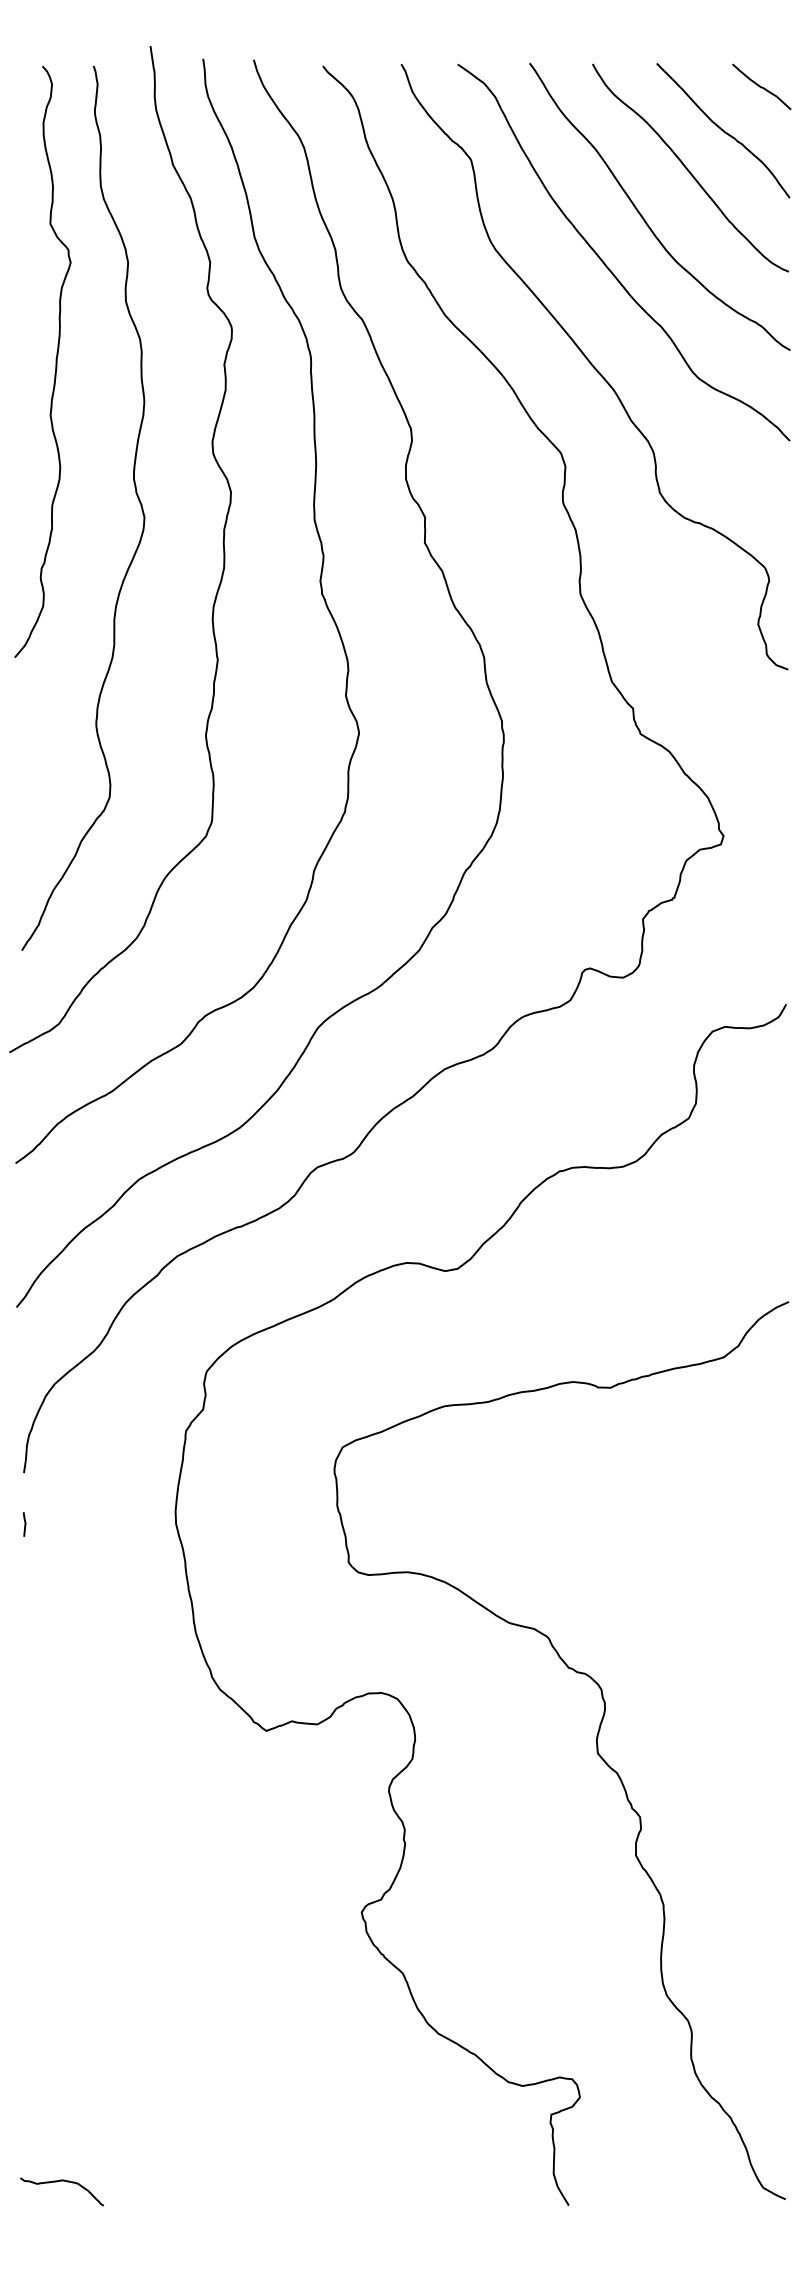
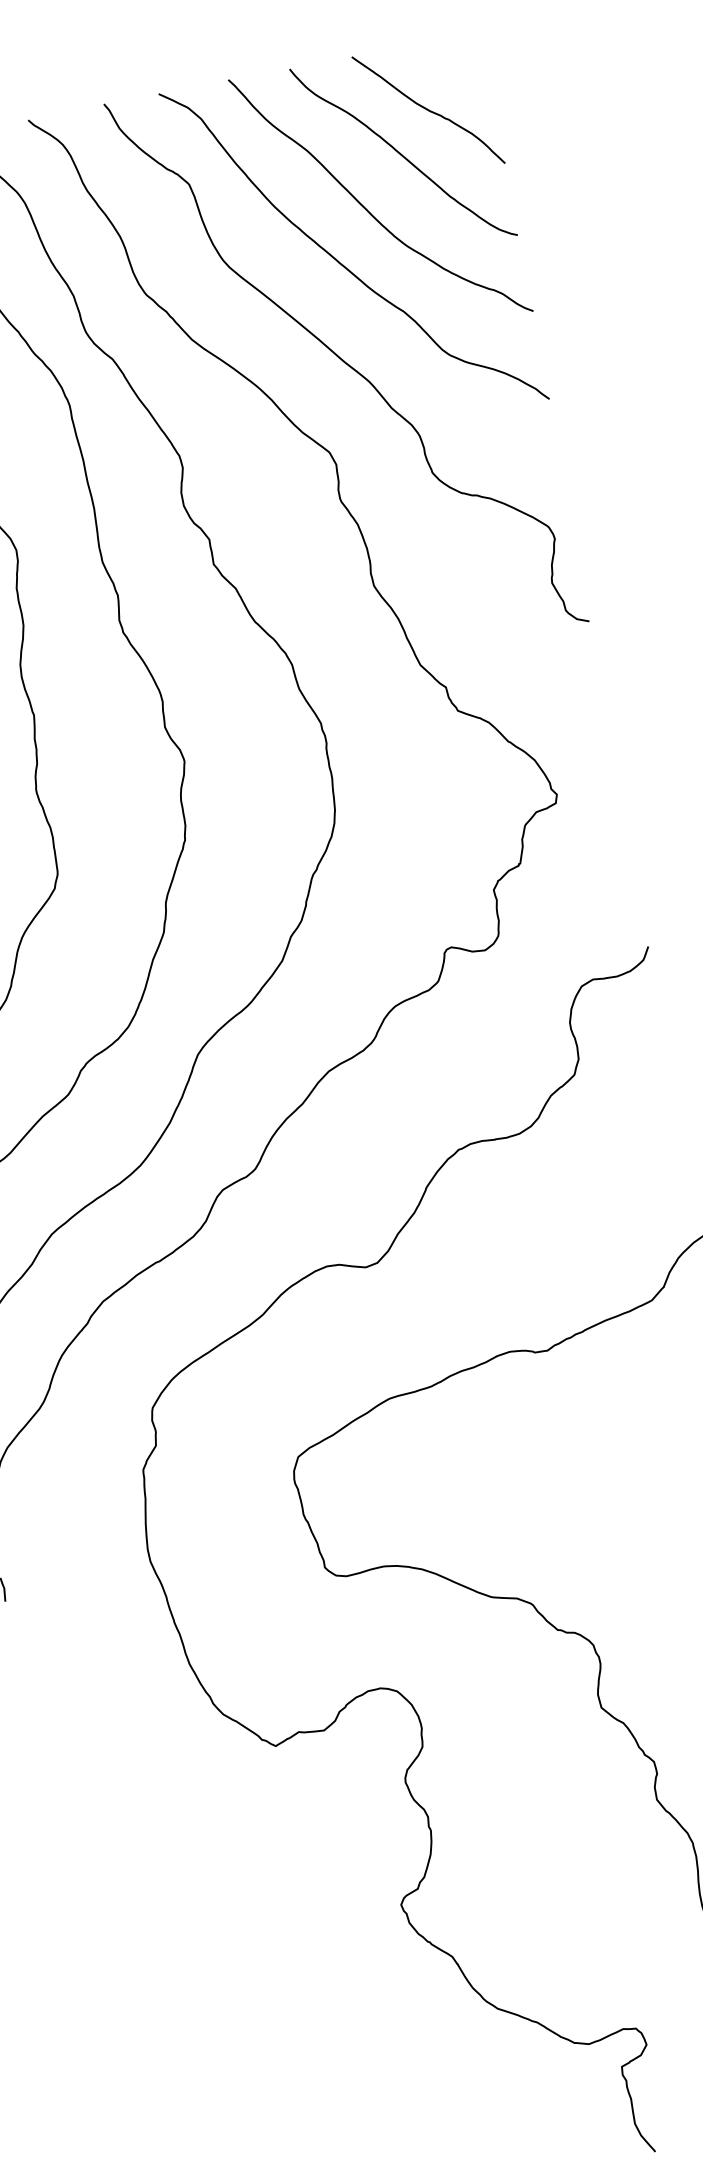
curve: (761, 86) -> (457, 60), removed

